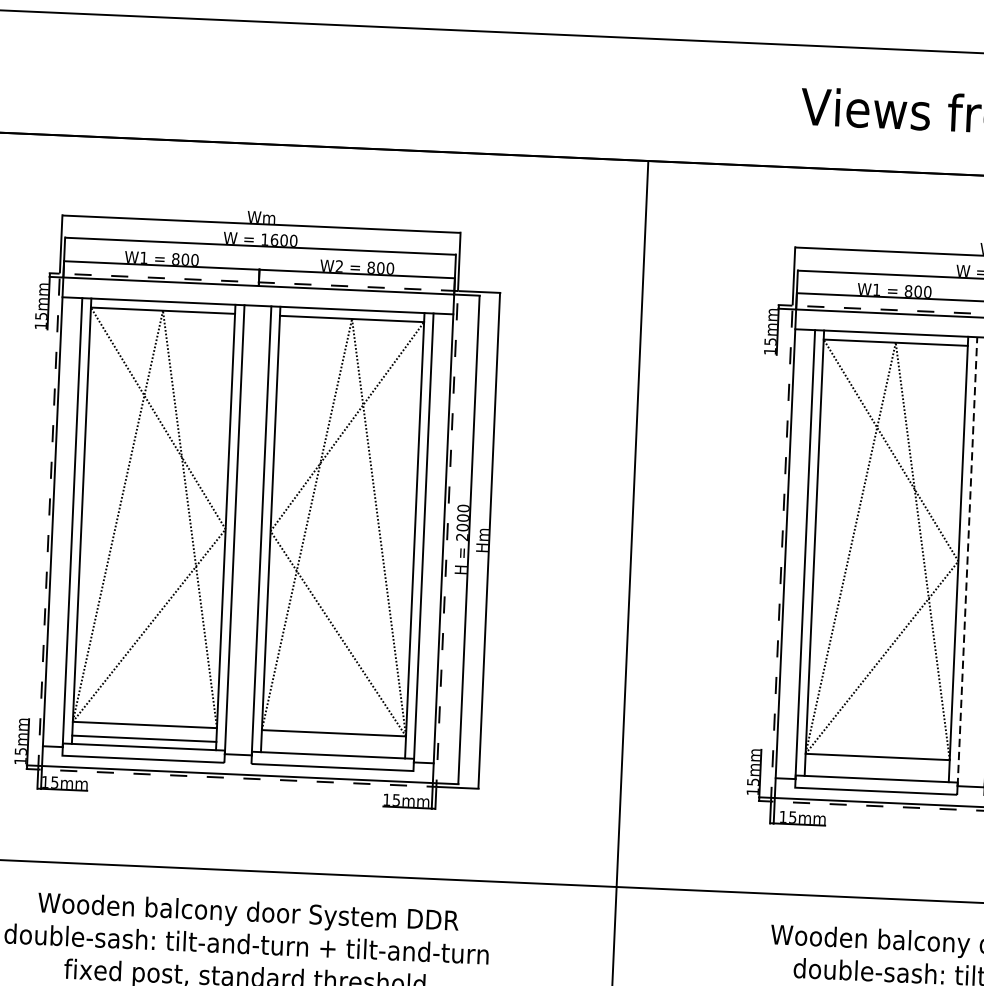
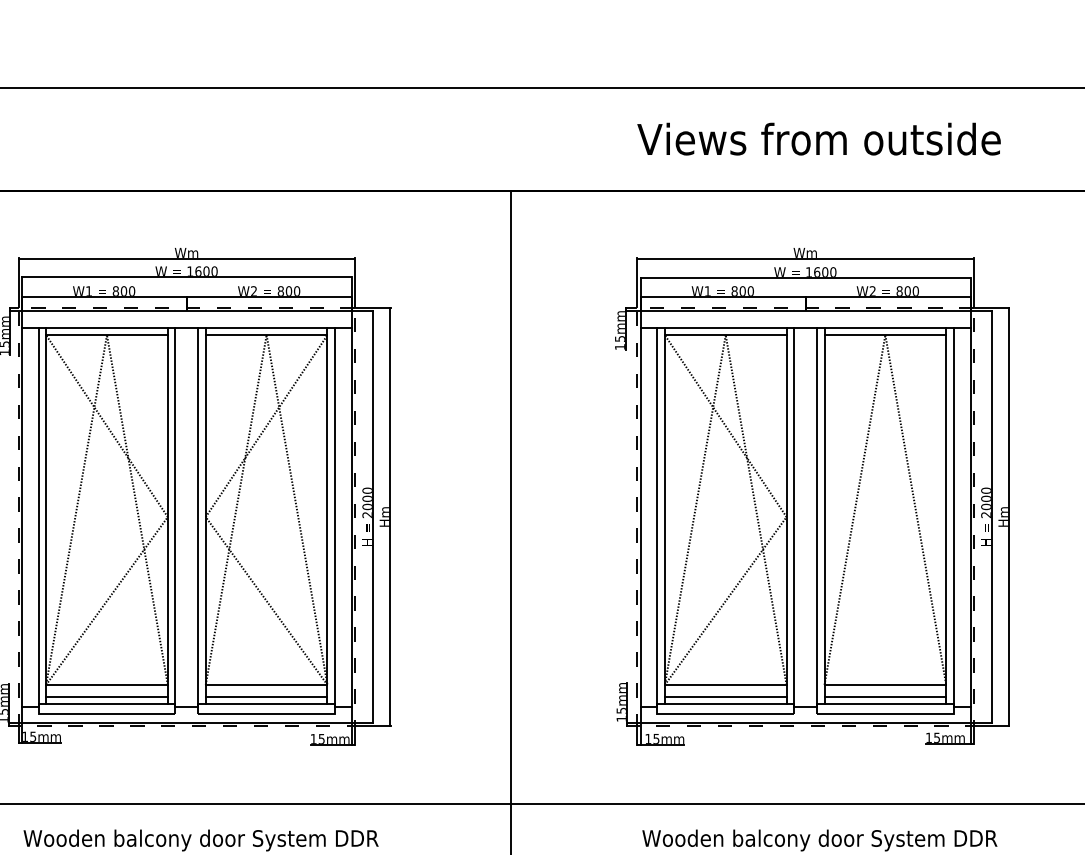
line: (967, 562) -> (794, 517), dashed -> solid
line: (333, 746) -> (266, 696), added
line: (876, 770) -> (725, 696), added

